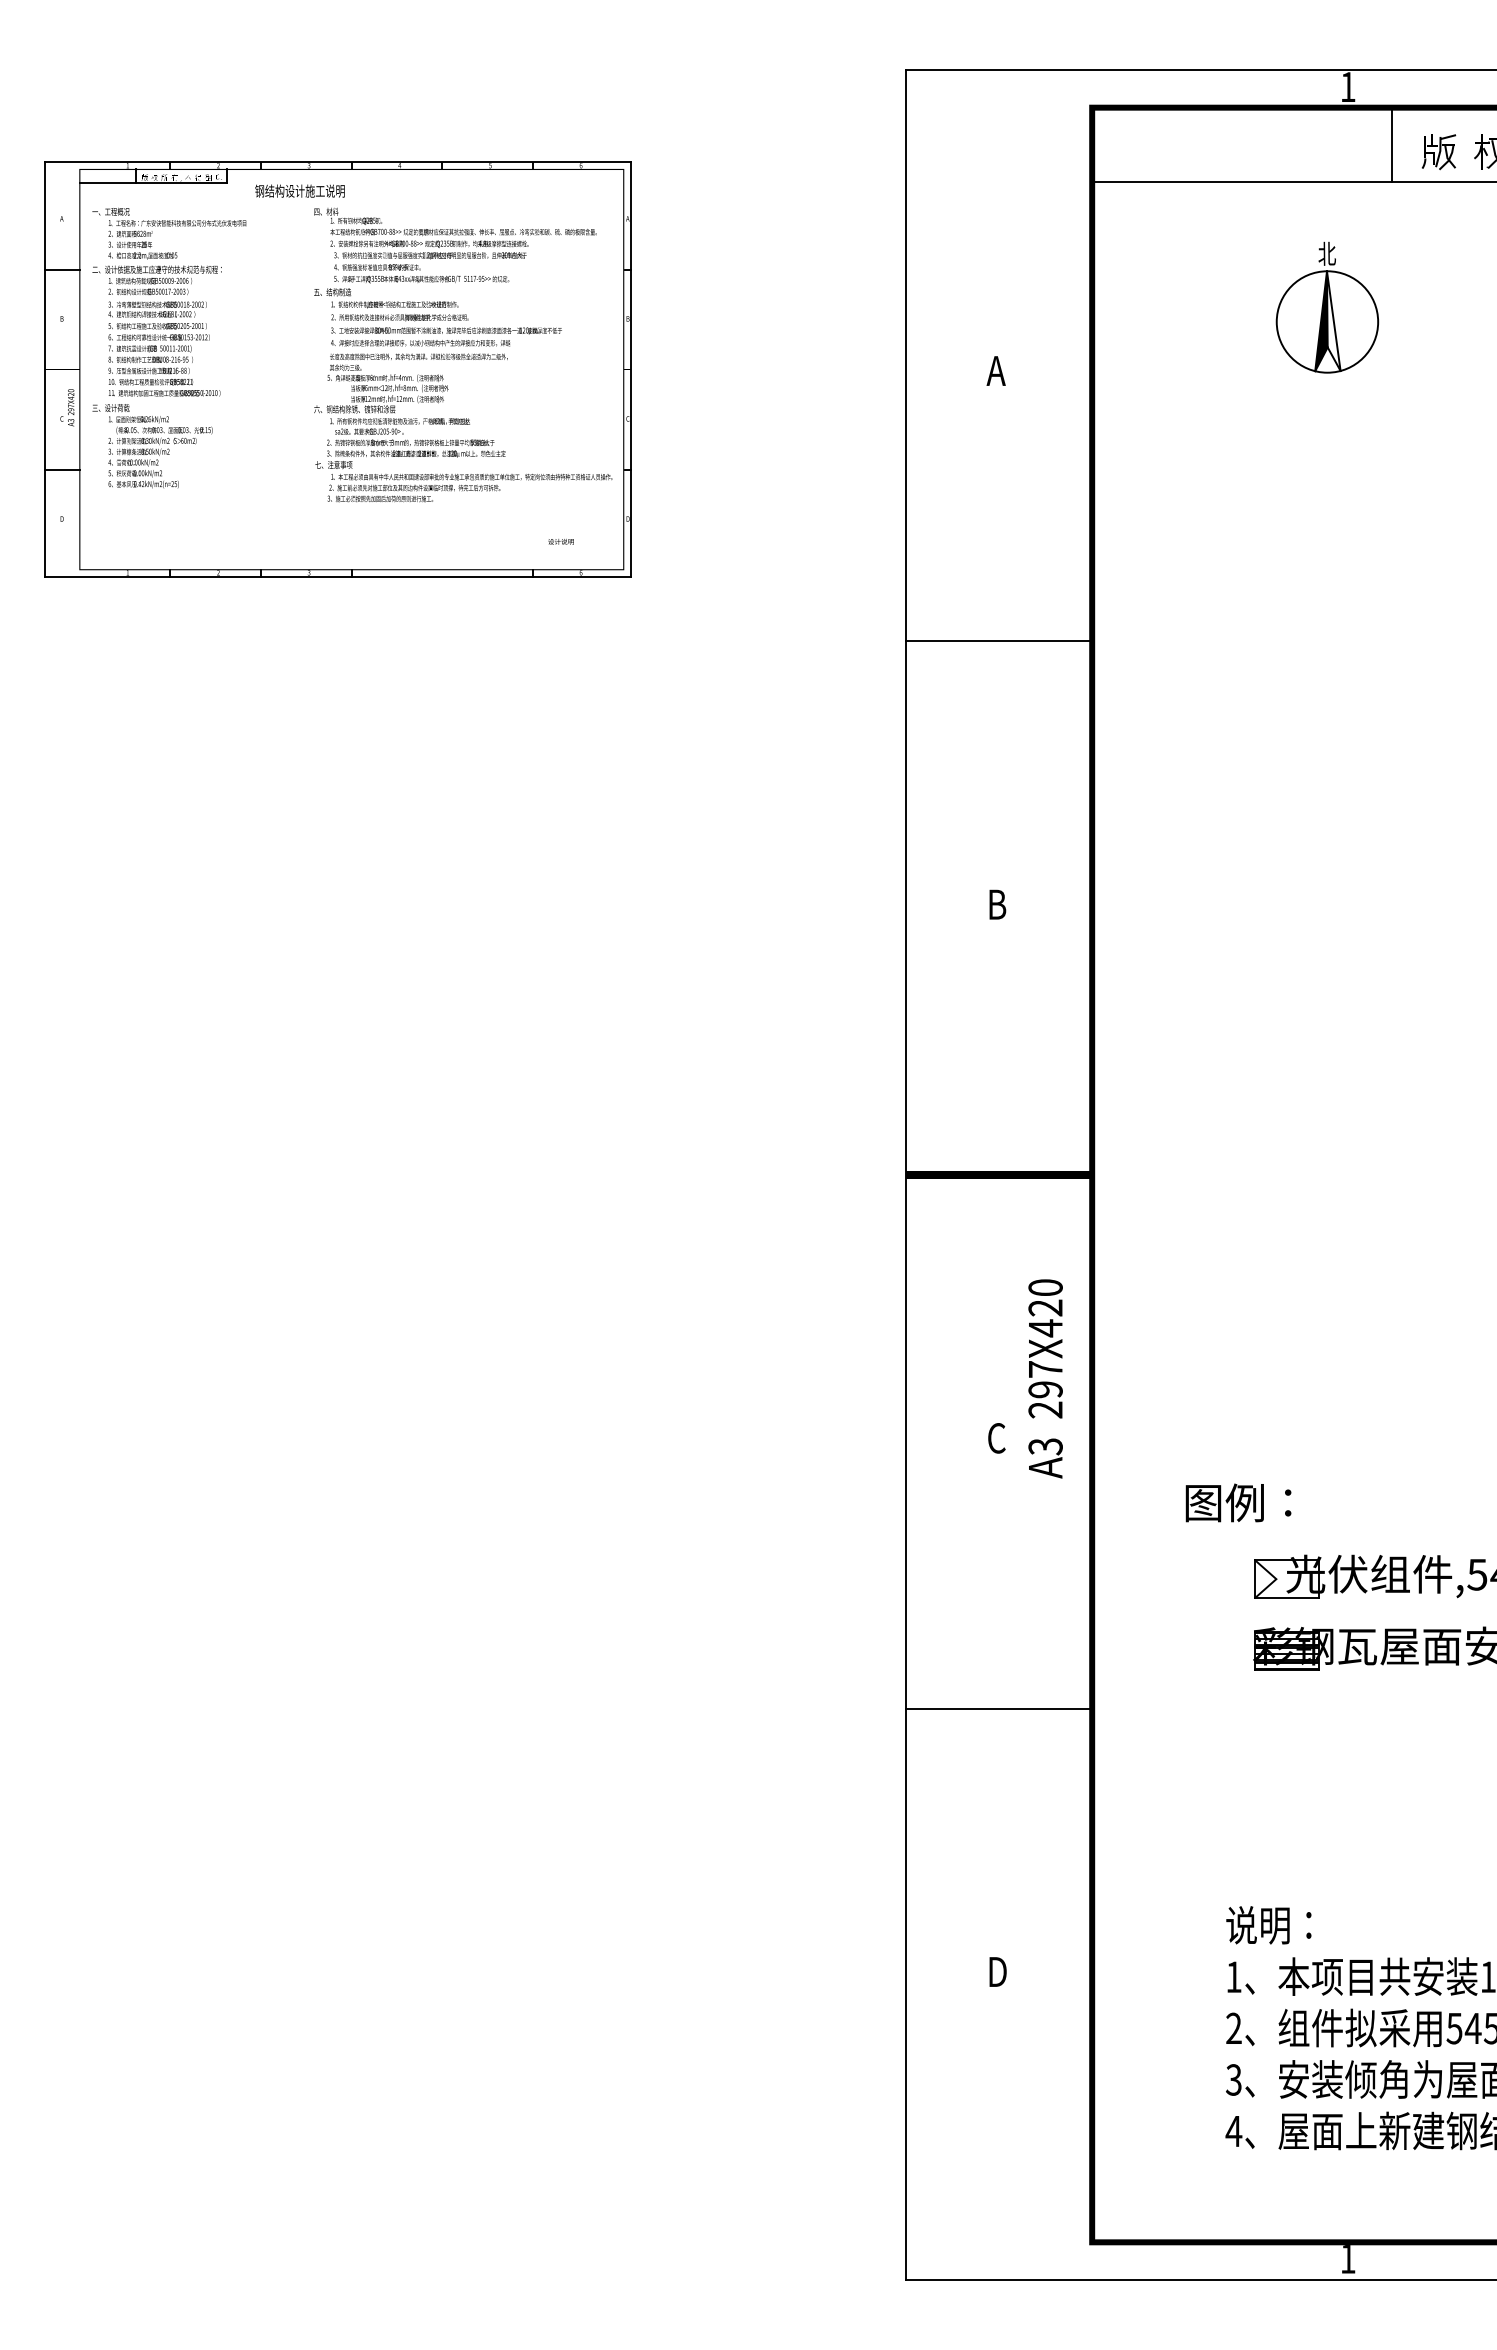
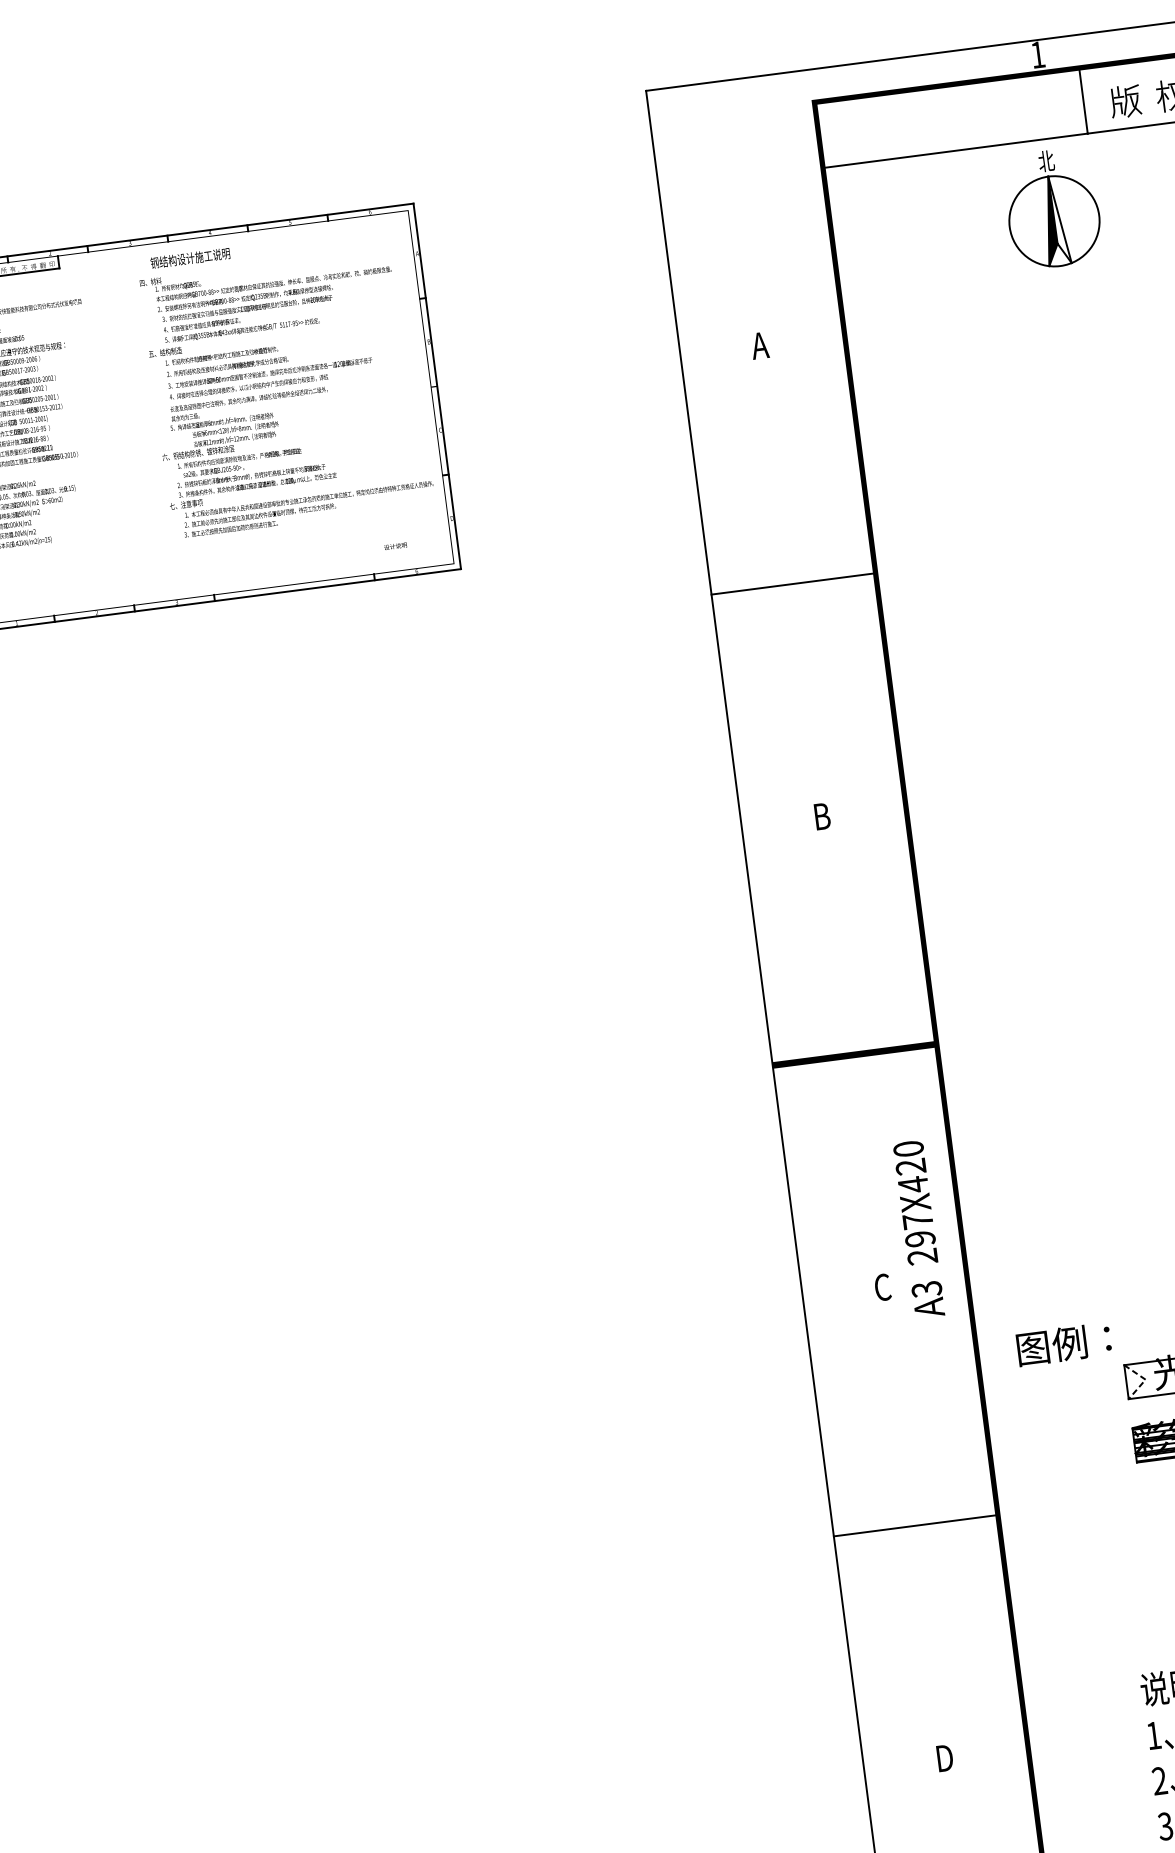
text: (299, 190) -> (189, 257), moved
part: (1327, 307) -> (1052, 208), moved
text: (1238, 1502) -> (1063, 1343), moved
line: (1276, 1579) -> (1145, 1379), solid -> dashed

